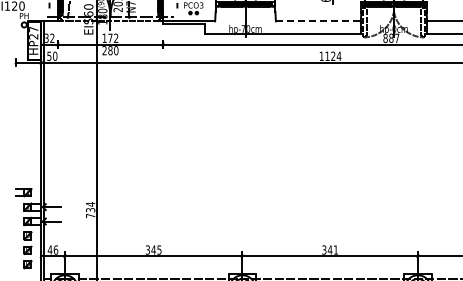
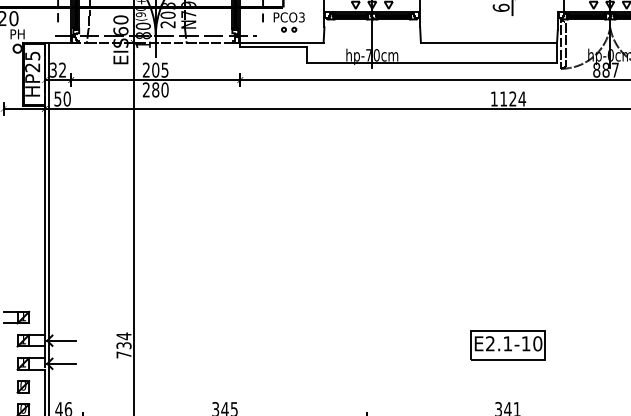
line: (318, 21) -> (489, 43), dashed -> solid
text: (33, 29) -> (32, 56), HP27 -> HP25
text: (110, 38) -> (155, 70), 172 -> 205
part: (330, 209) -> (508, 344), added

